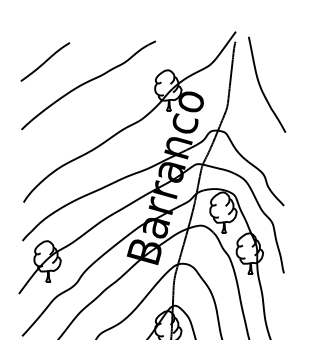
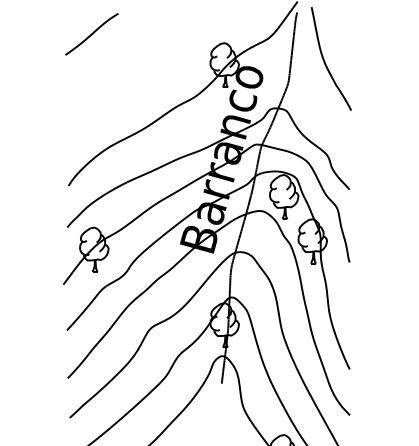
part: (88, 85) -> (138, 59), removed

